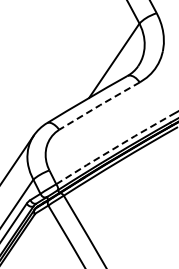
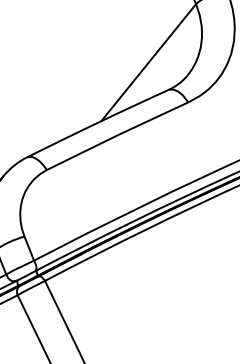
line: (100, 105) -> (119, 135), dashed -> solid
line: (112, 149) -> (132, 210), dashed -> solid

